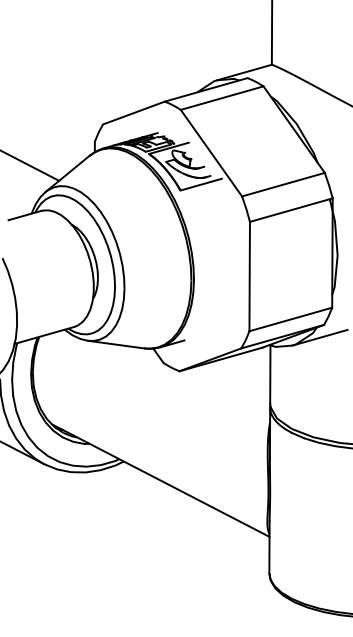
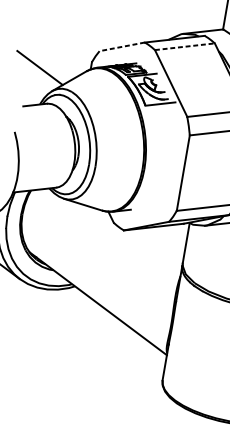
line: (222, 98) -> (185, 47), solid -> dashed
line: (133, 113) -> (121, 47), solid -> dashed

